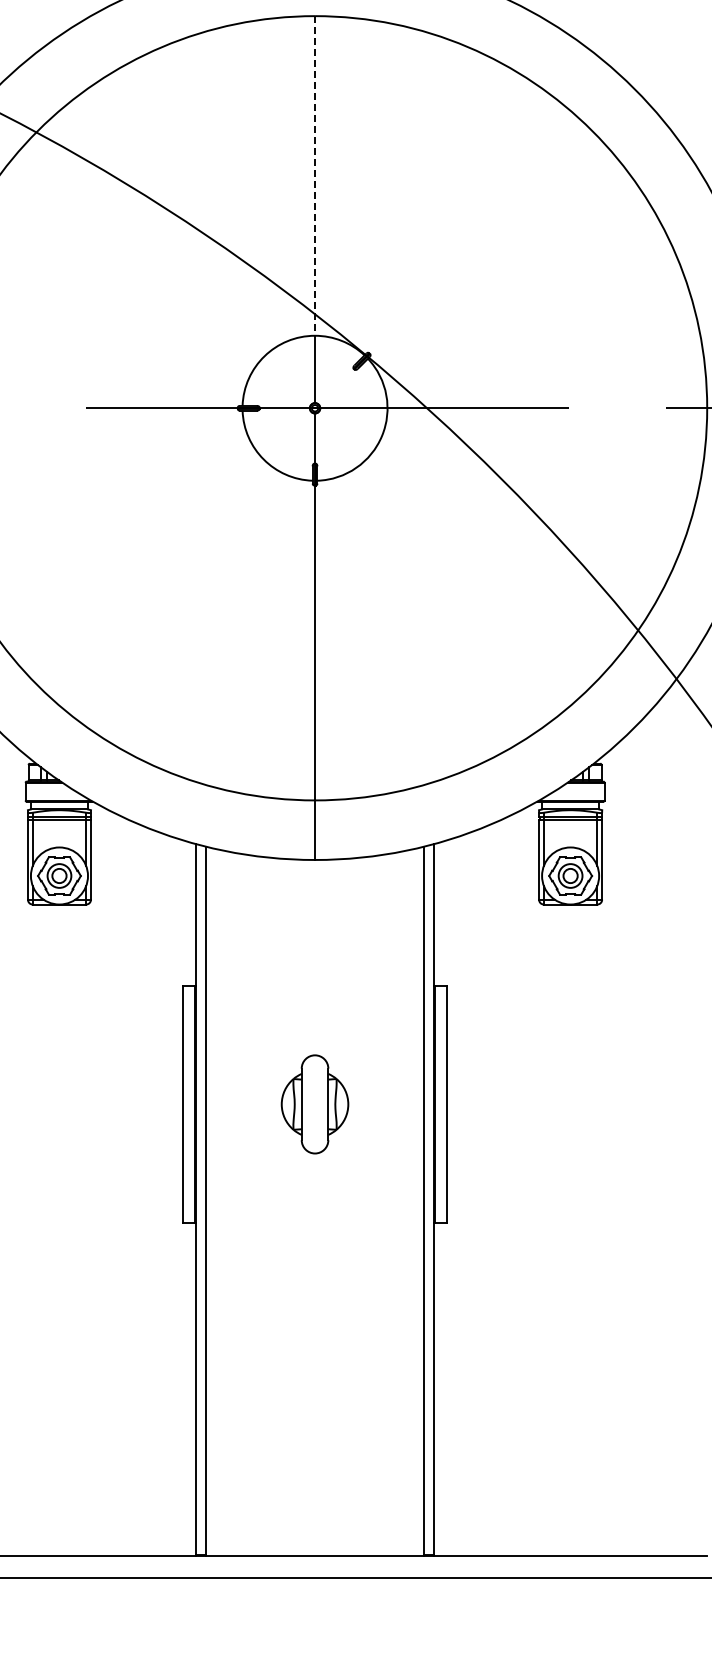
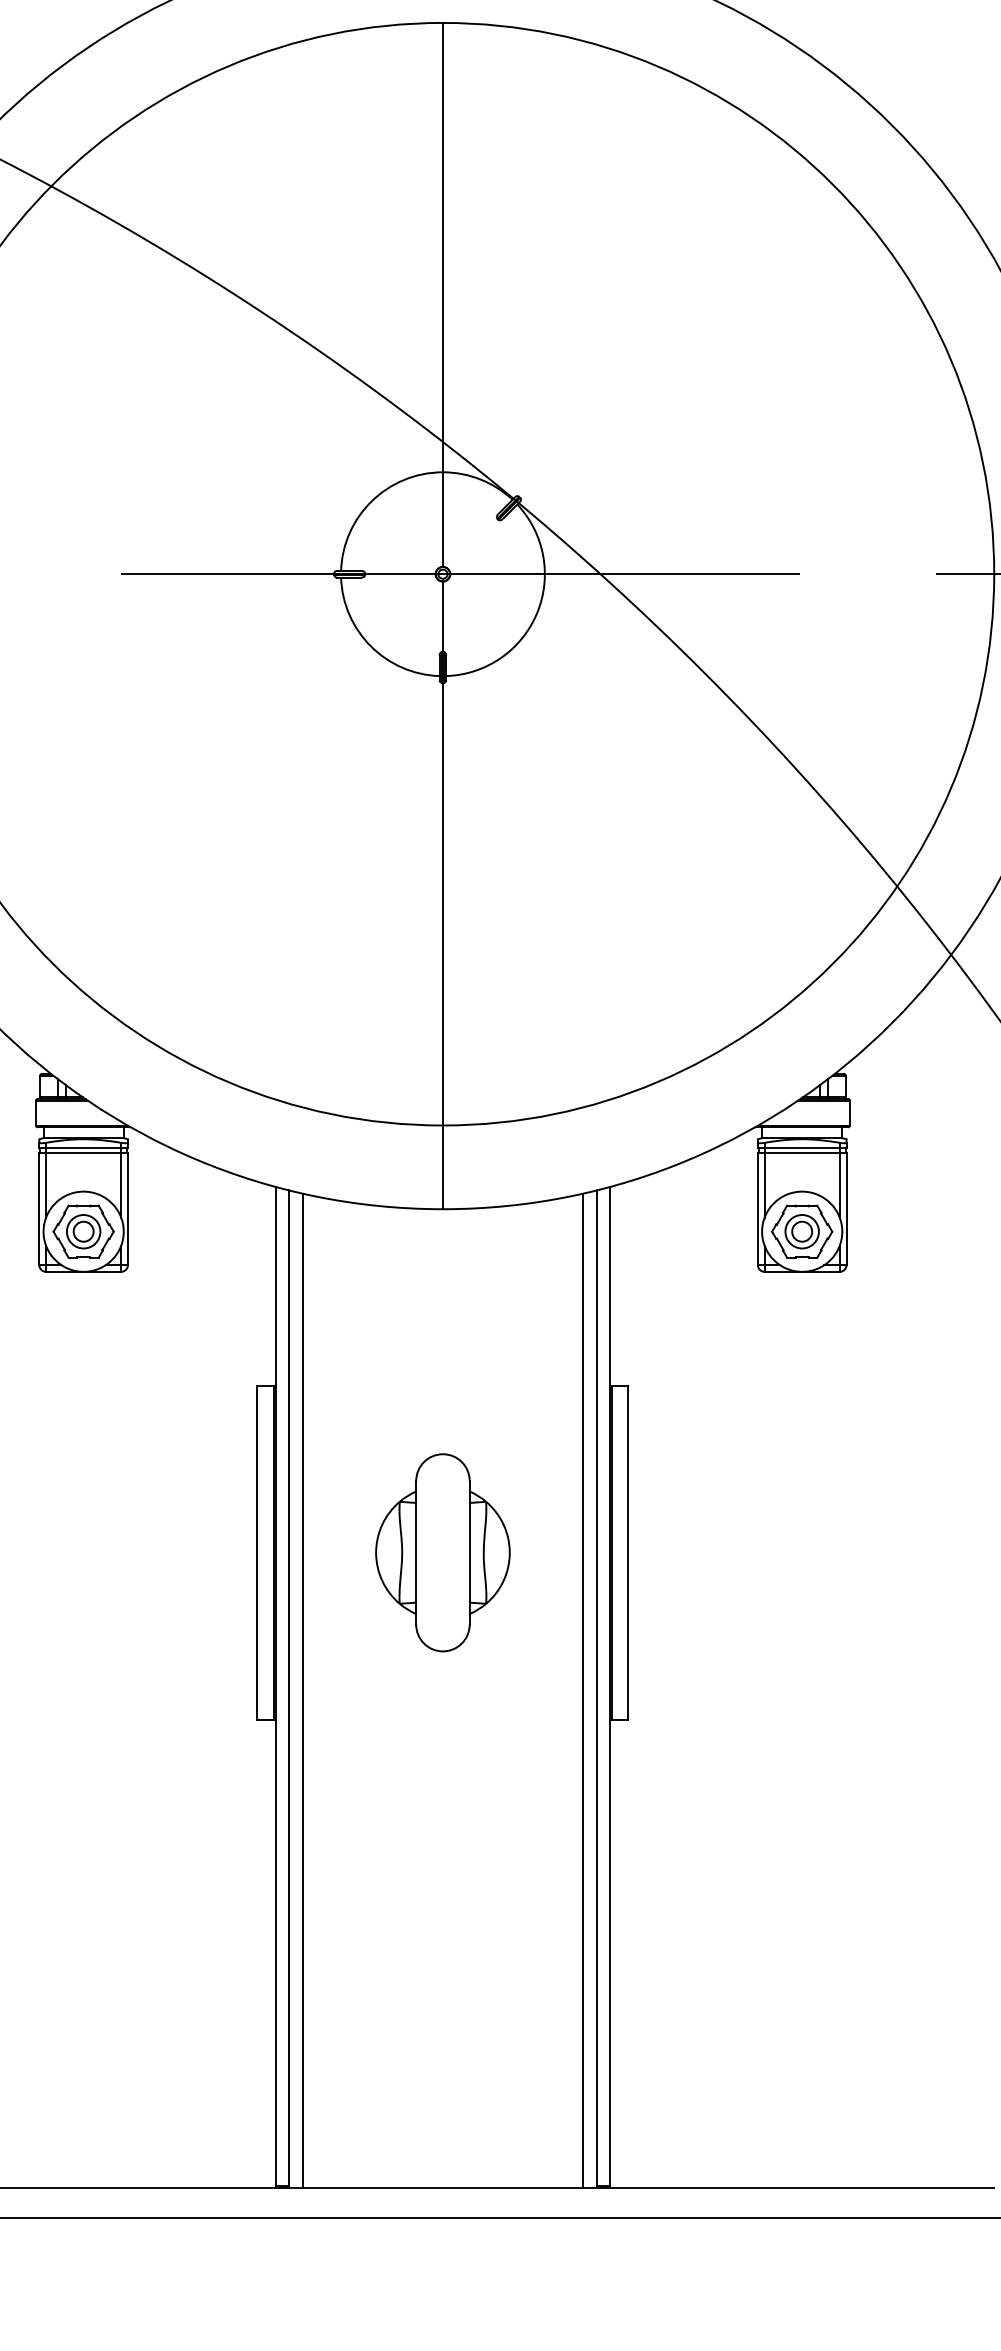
line: (315, 175) -> (443, 246), dashed -> solid
part: (314, 1104) -> (442, 1552), size x1.43
line: (215, 1202) -> (302, 1690), added
line: (414, 1202) -> (582, 1690), added

